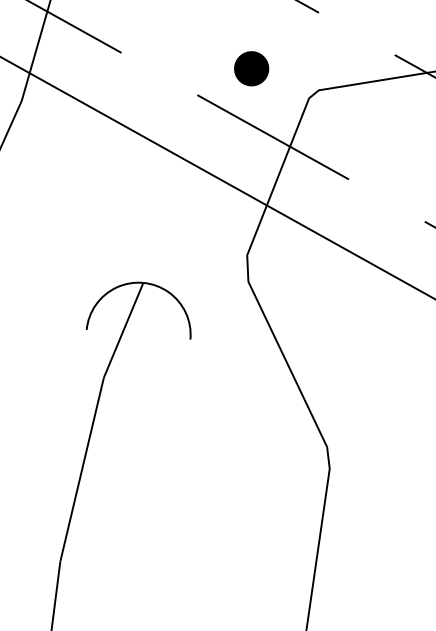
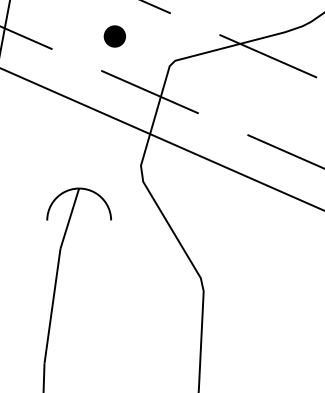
part: (250, 68) -> (114, 36), moved

